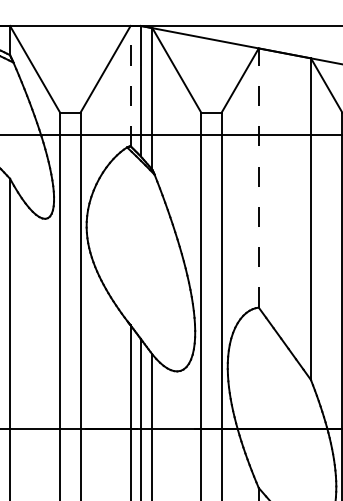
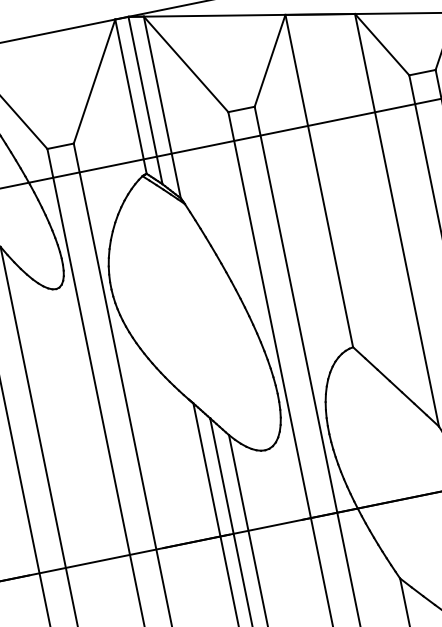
line: (130, 85) -> (130, 95), dashed -> solid
line: (258, 178) -> (319, 181), dashed -> solid

